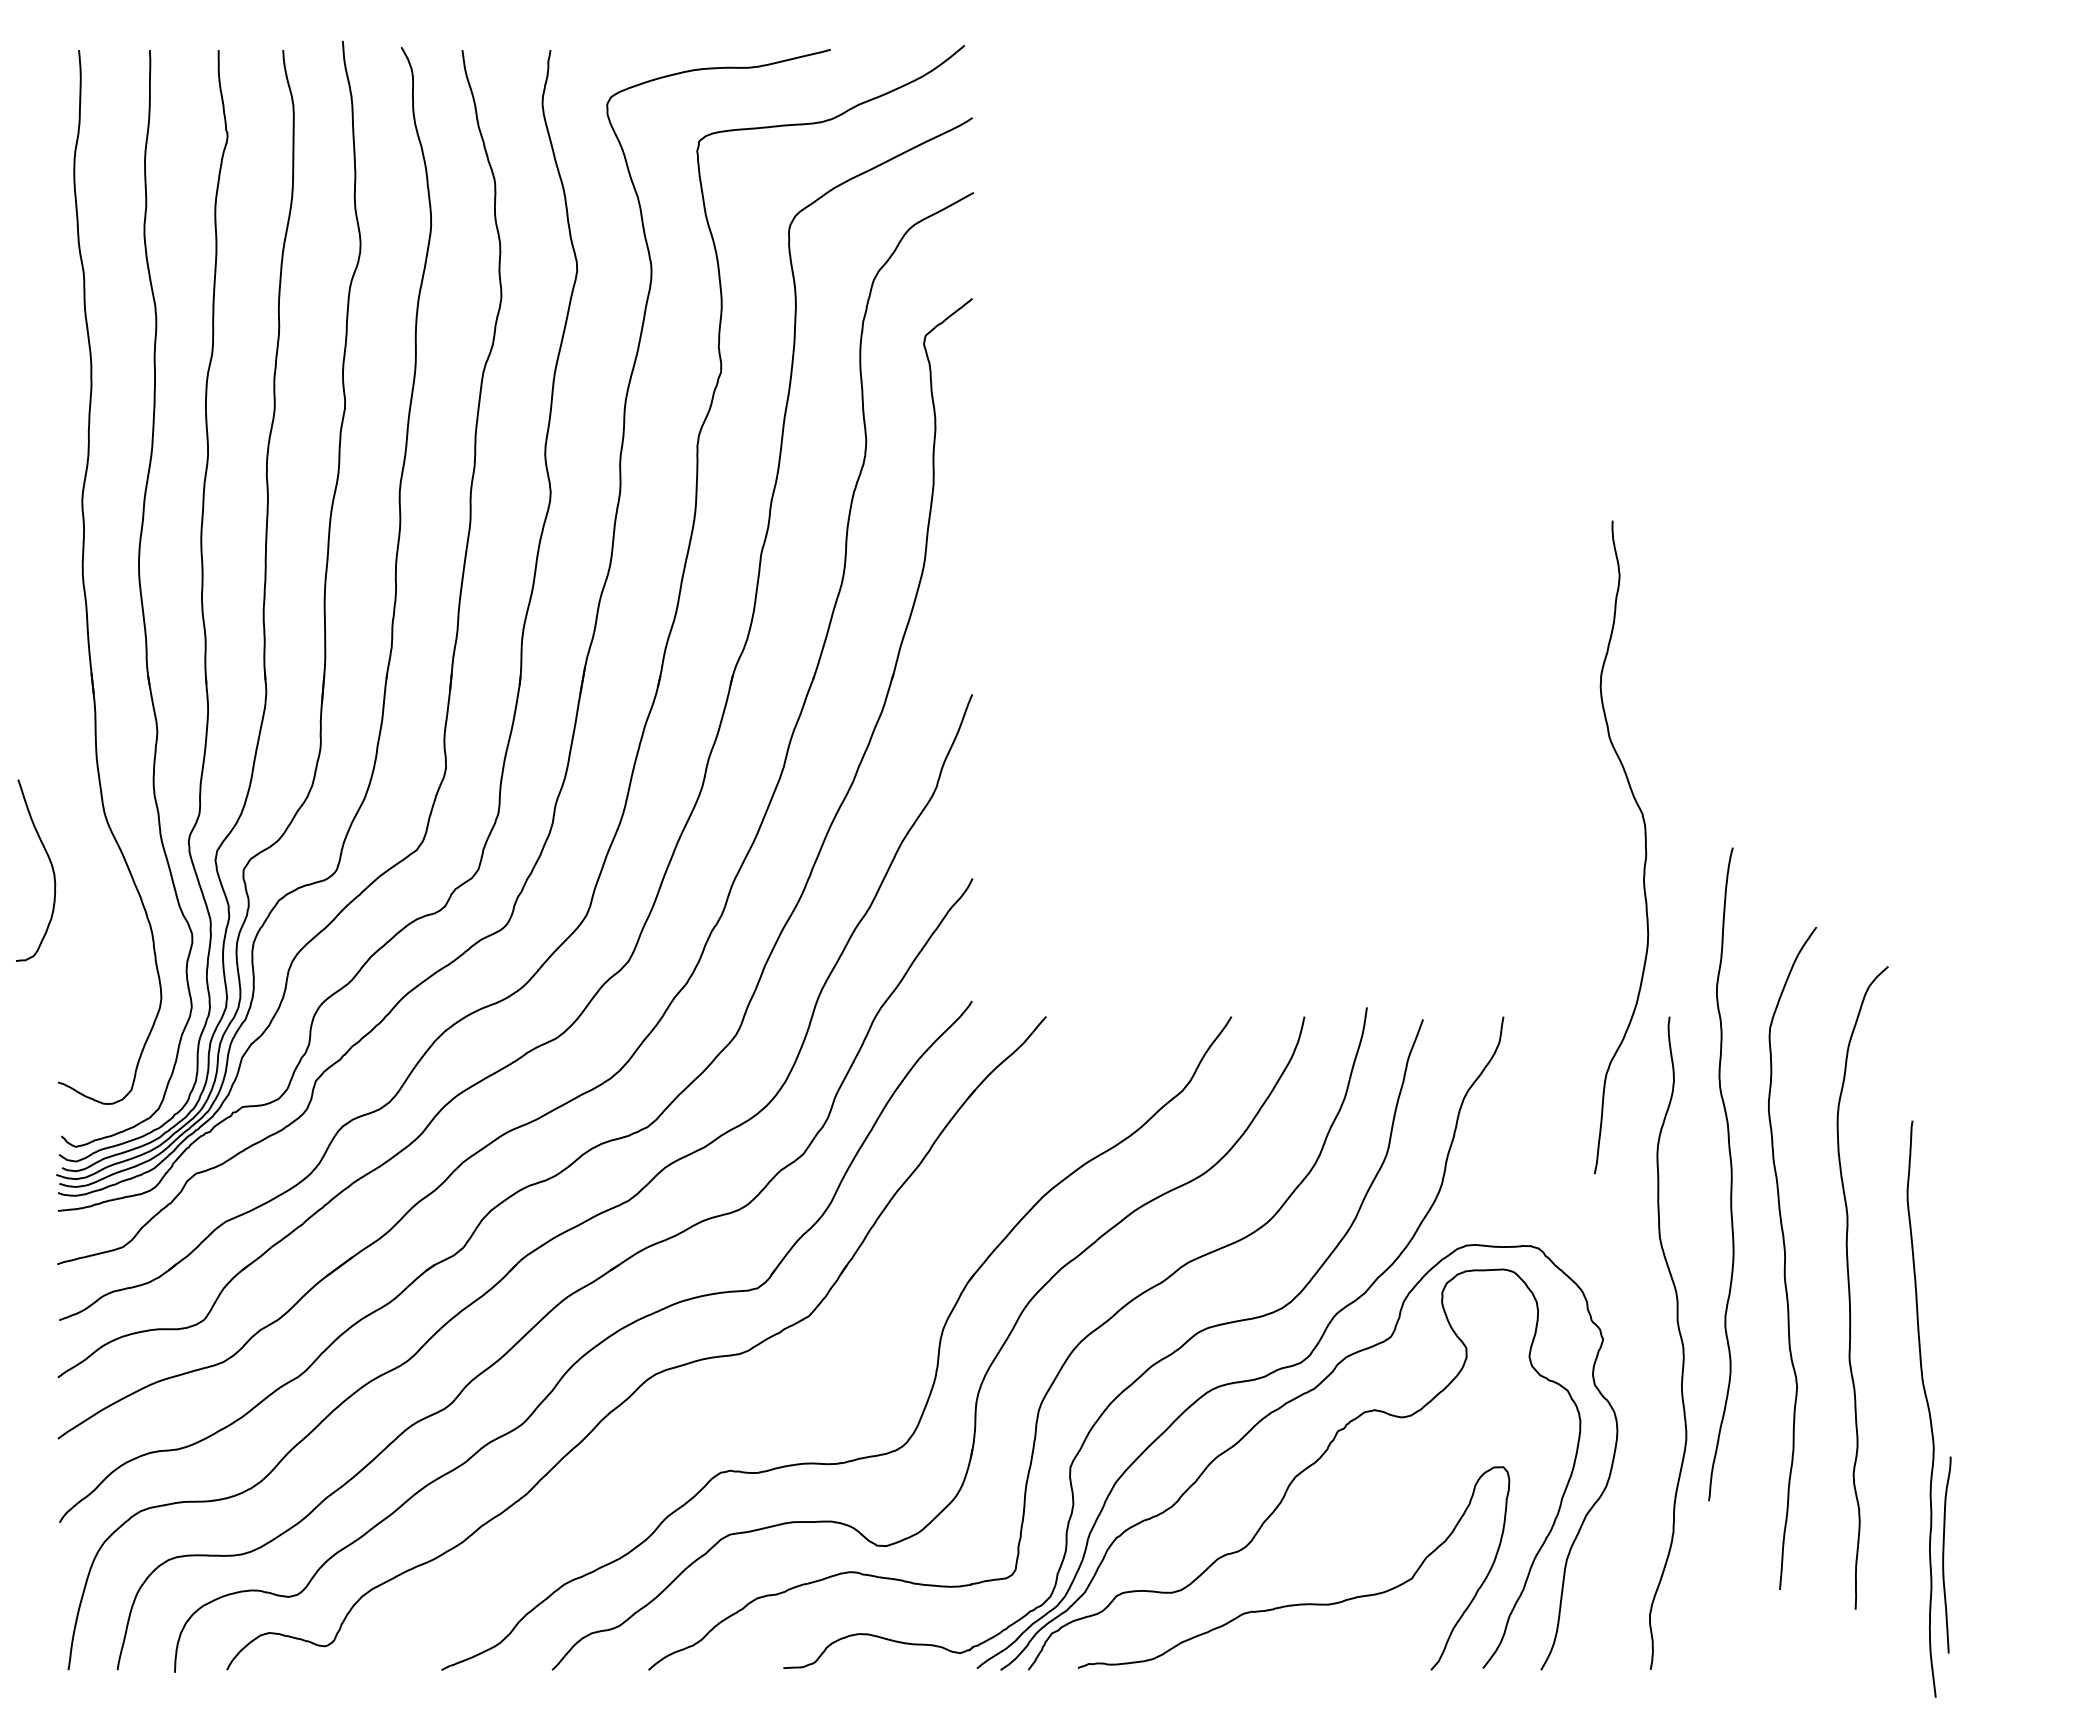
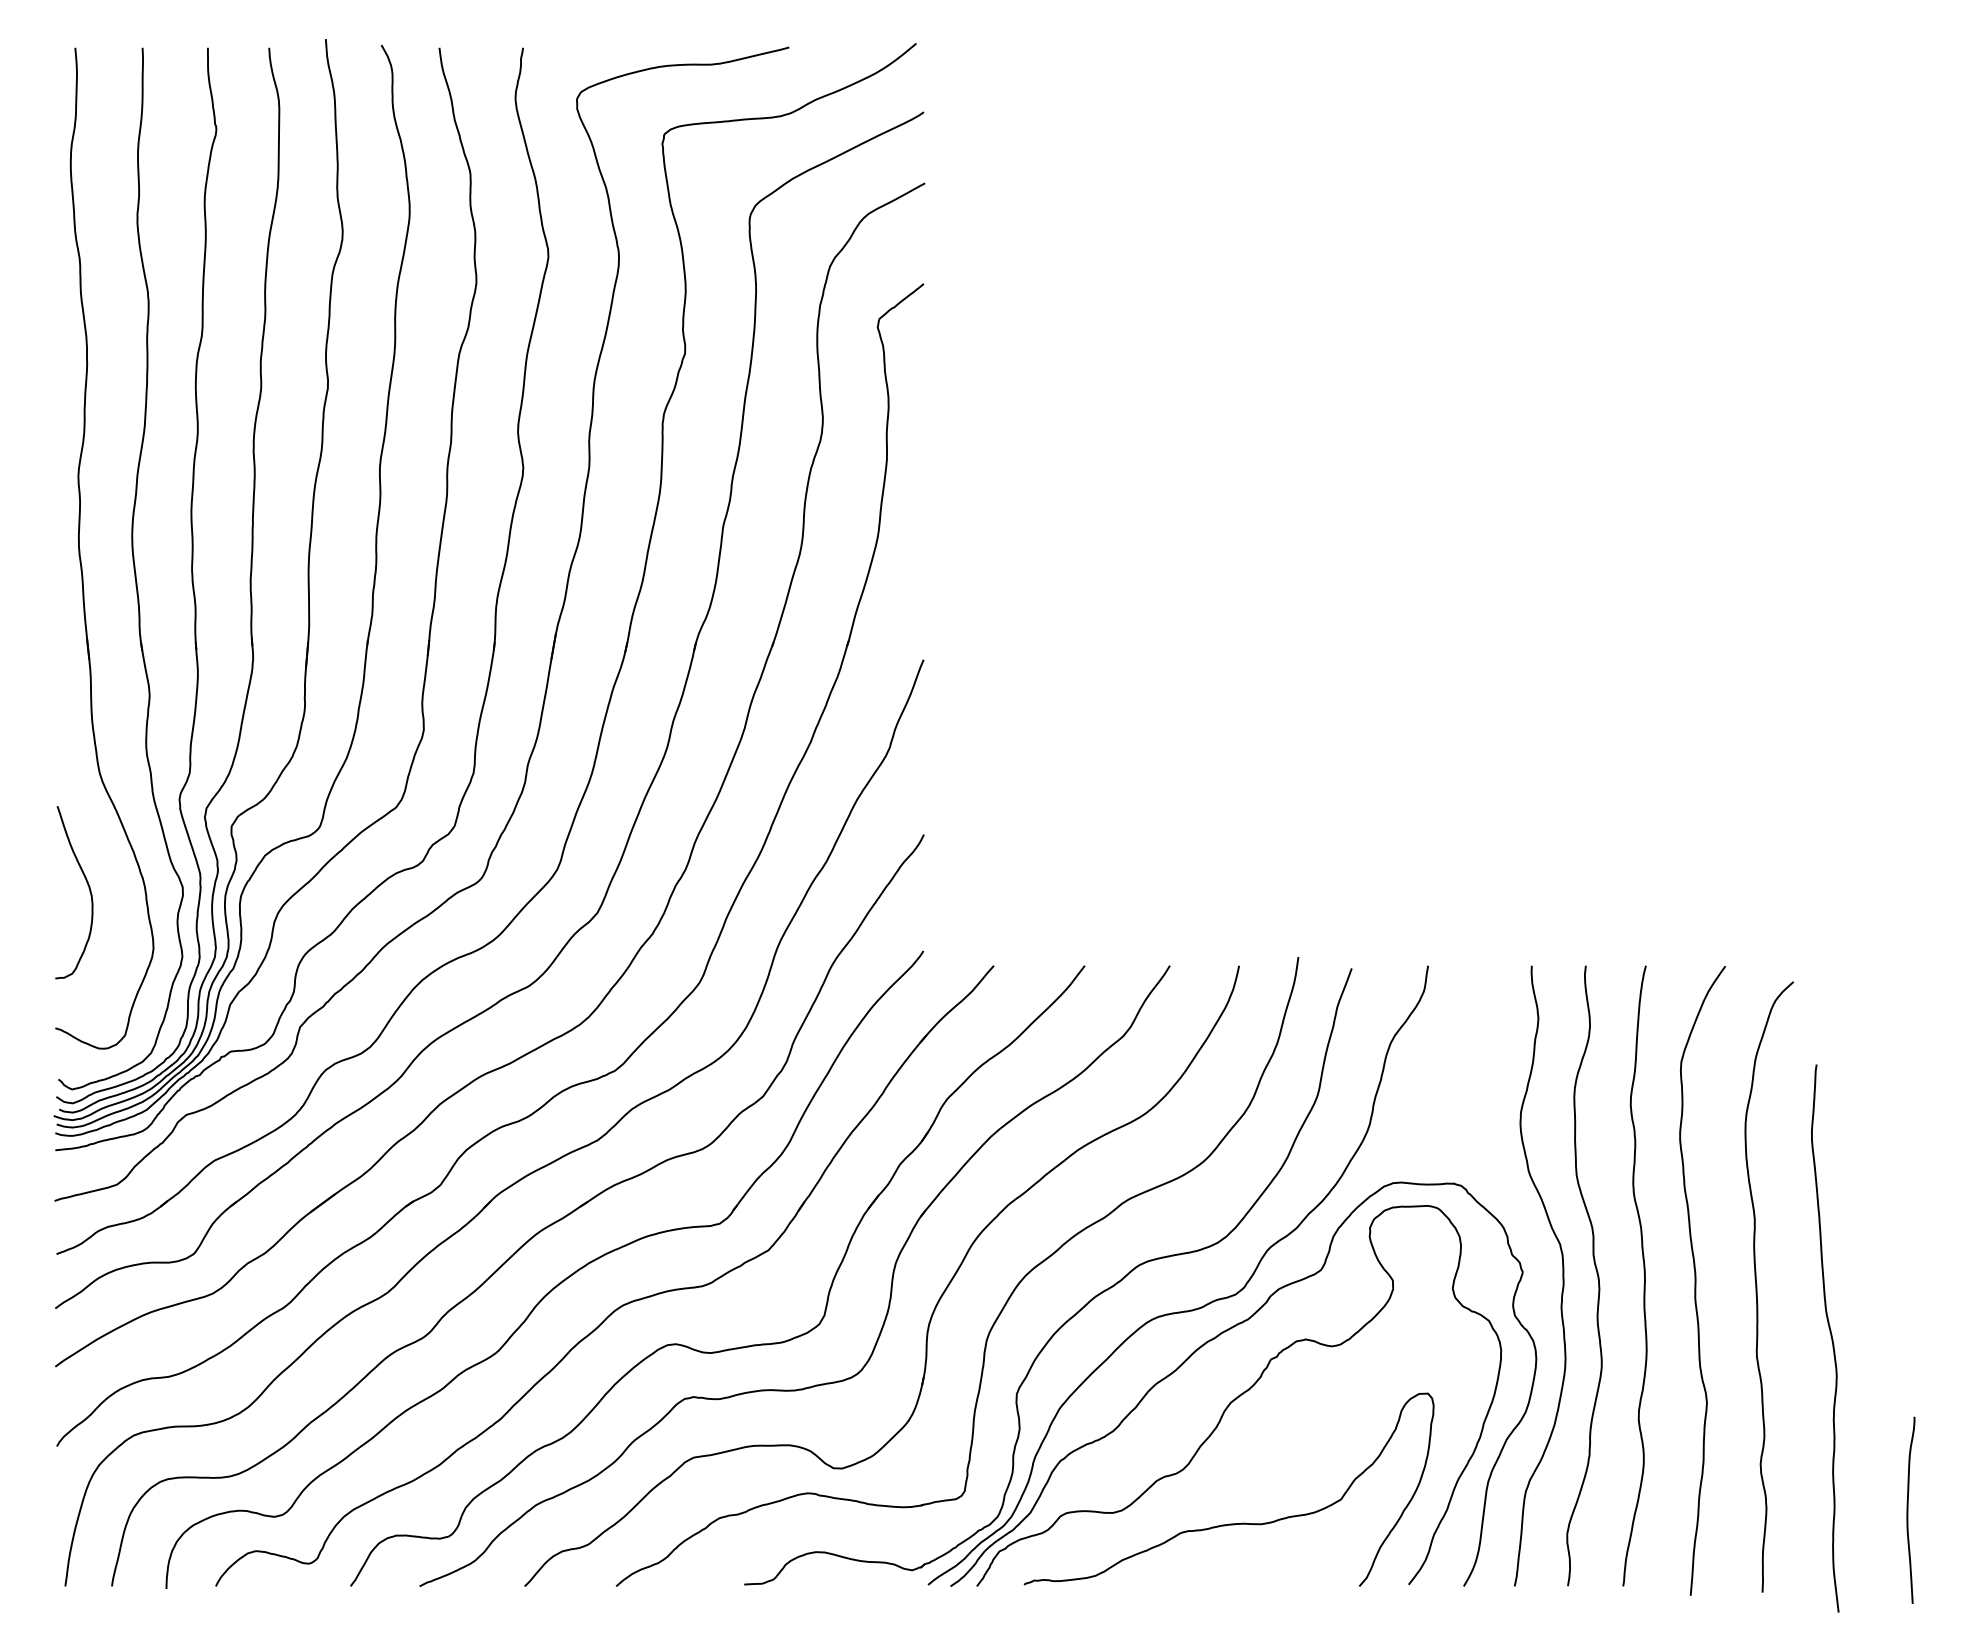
curve: (1645, 847) -> (1562, 1276), moved
curve: (51, 868) -> (89, 890), moved
curve: (1730, 1174) -> (1643, 1276), moved
curve: (1785, 1257) -> (1695, 1279), moved
curve: (1850, 1289) -> (1757, 1288), moved
part: (768, 1419) -> (730, 1348), added
curve: (1944, 1554) -> (1908, 1509), moved

